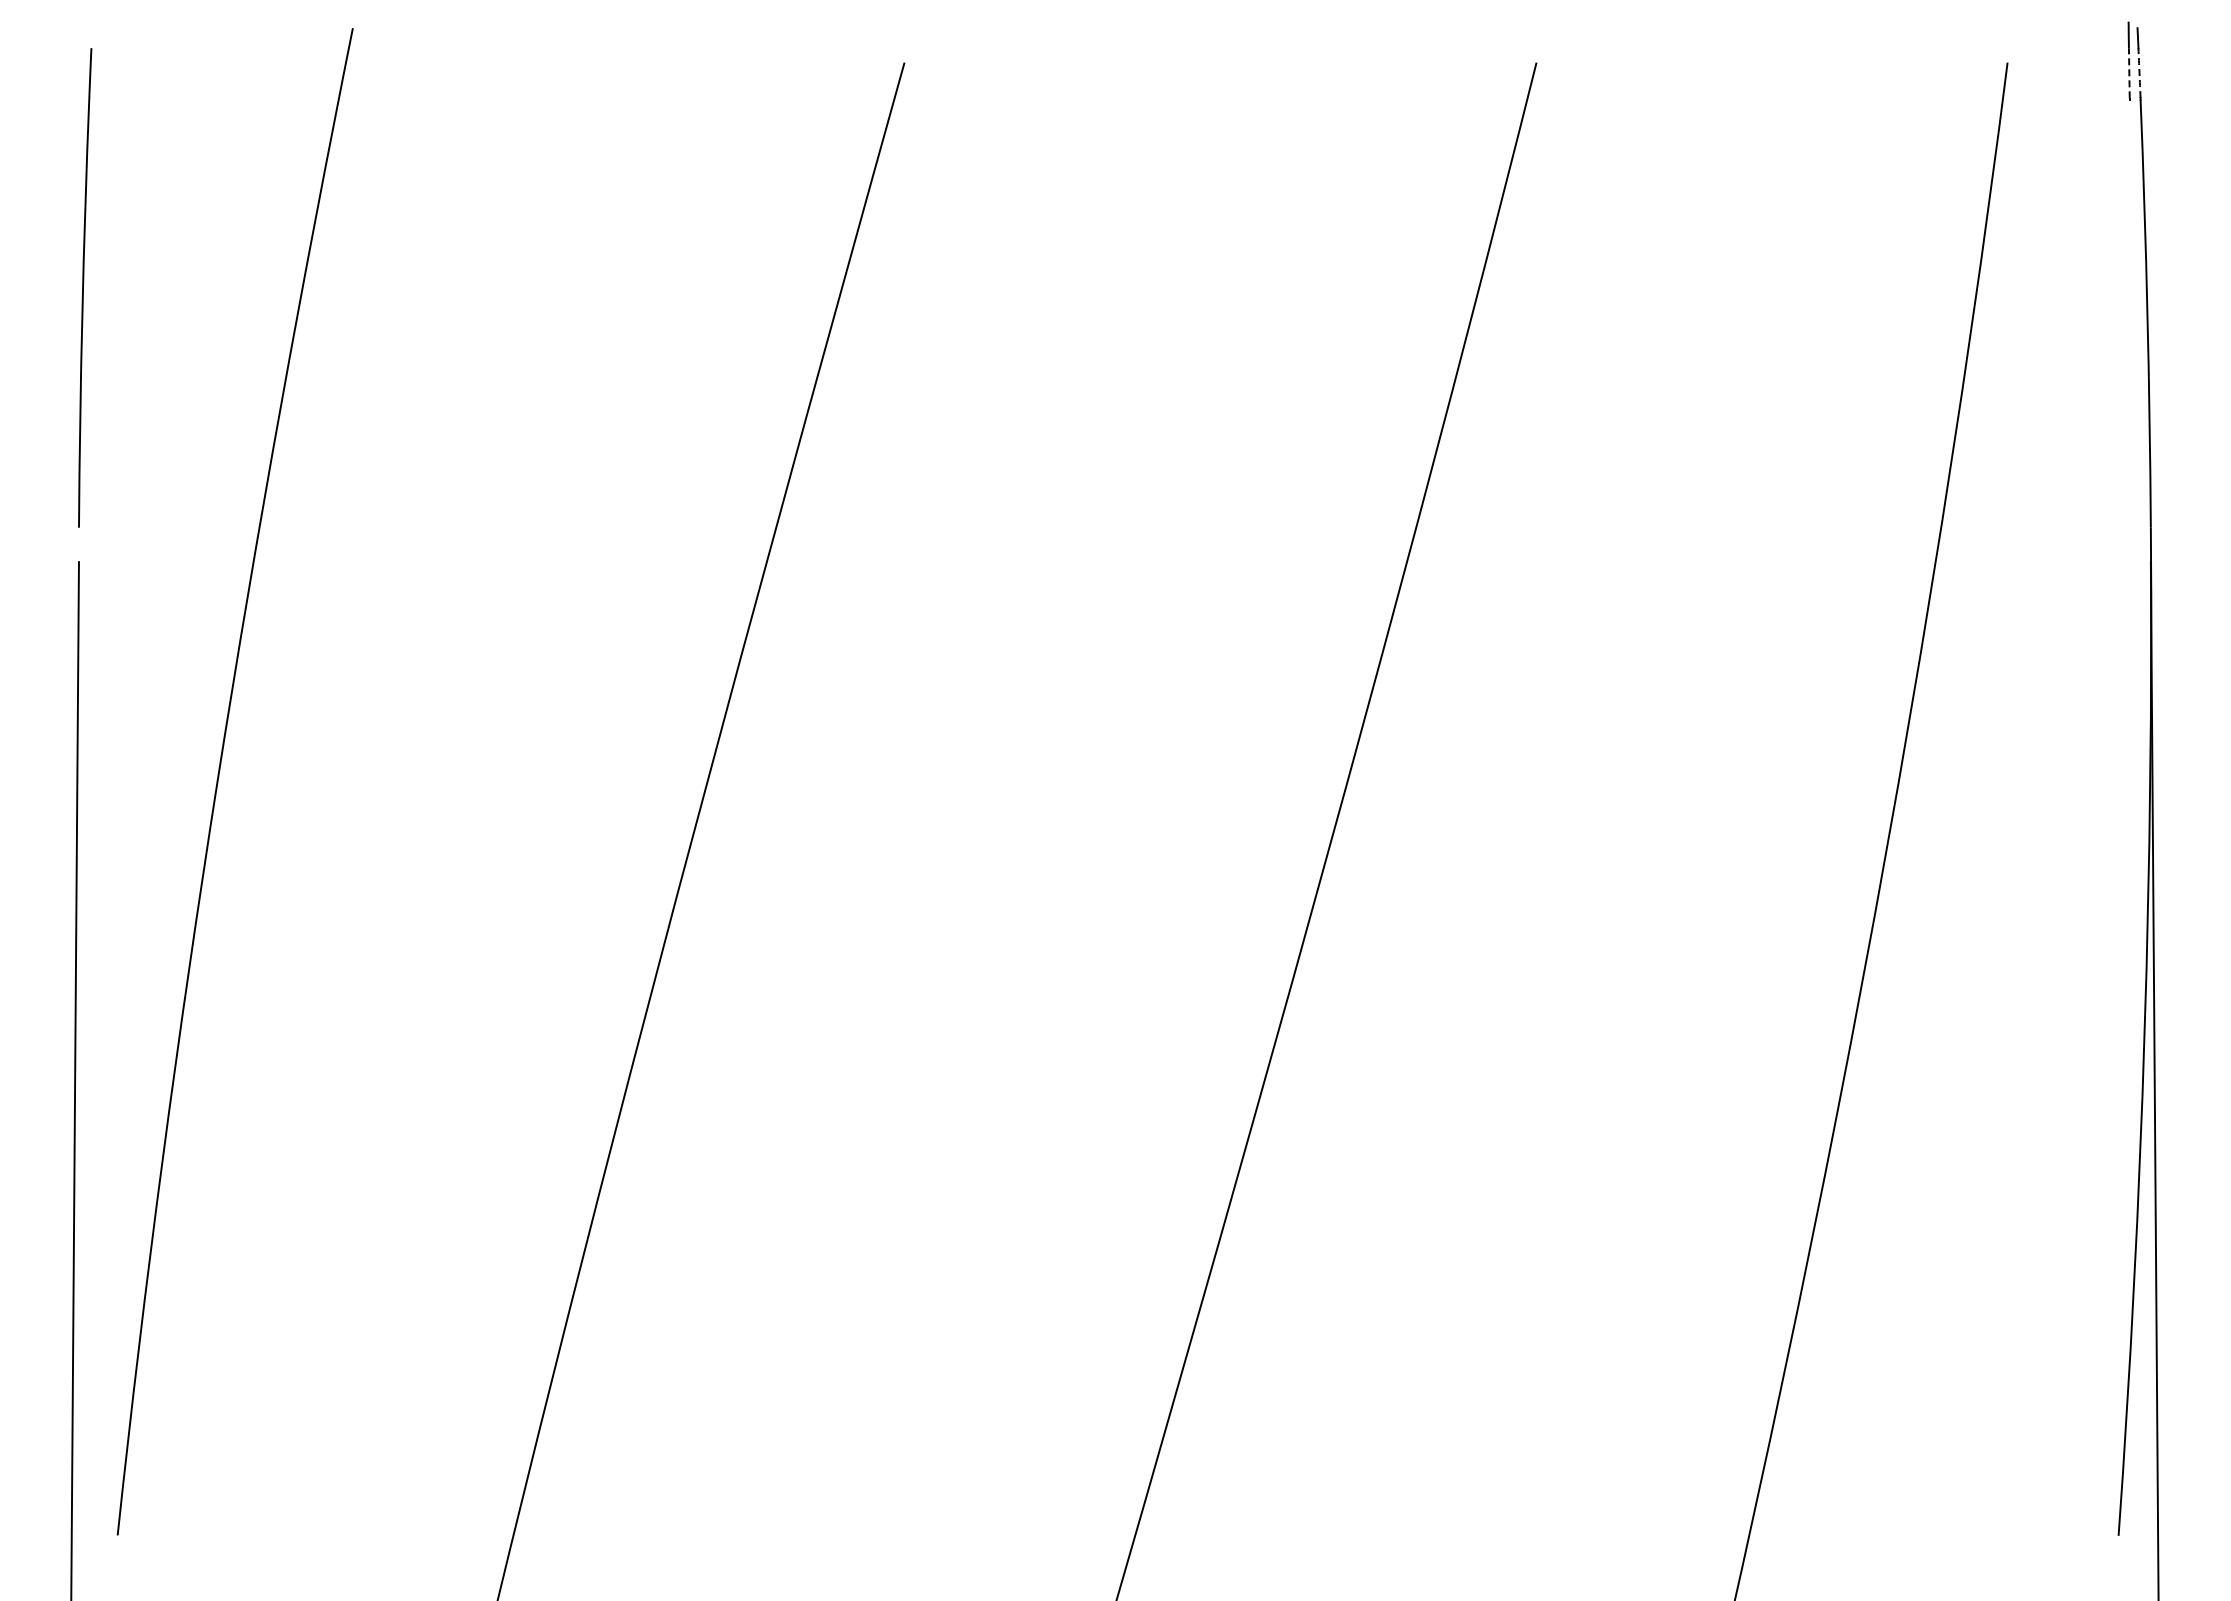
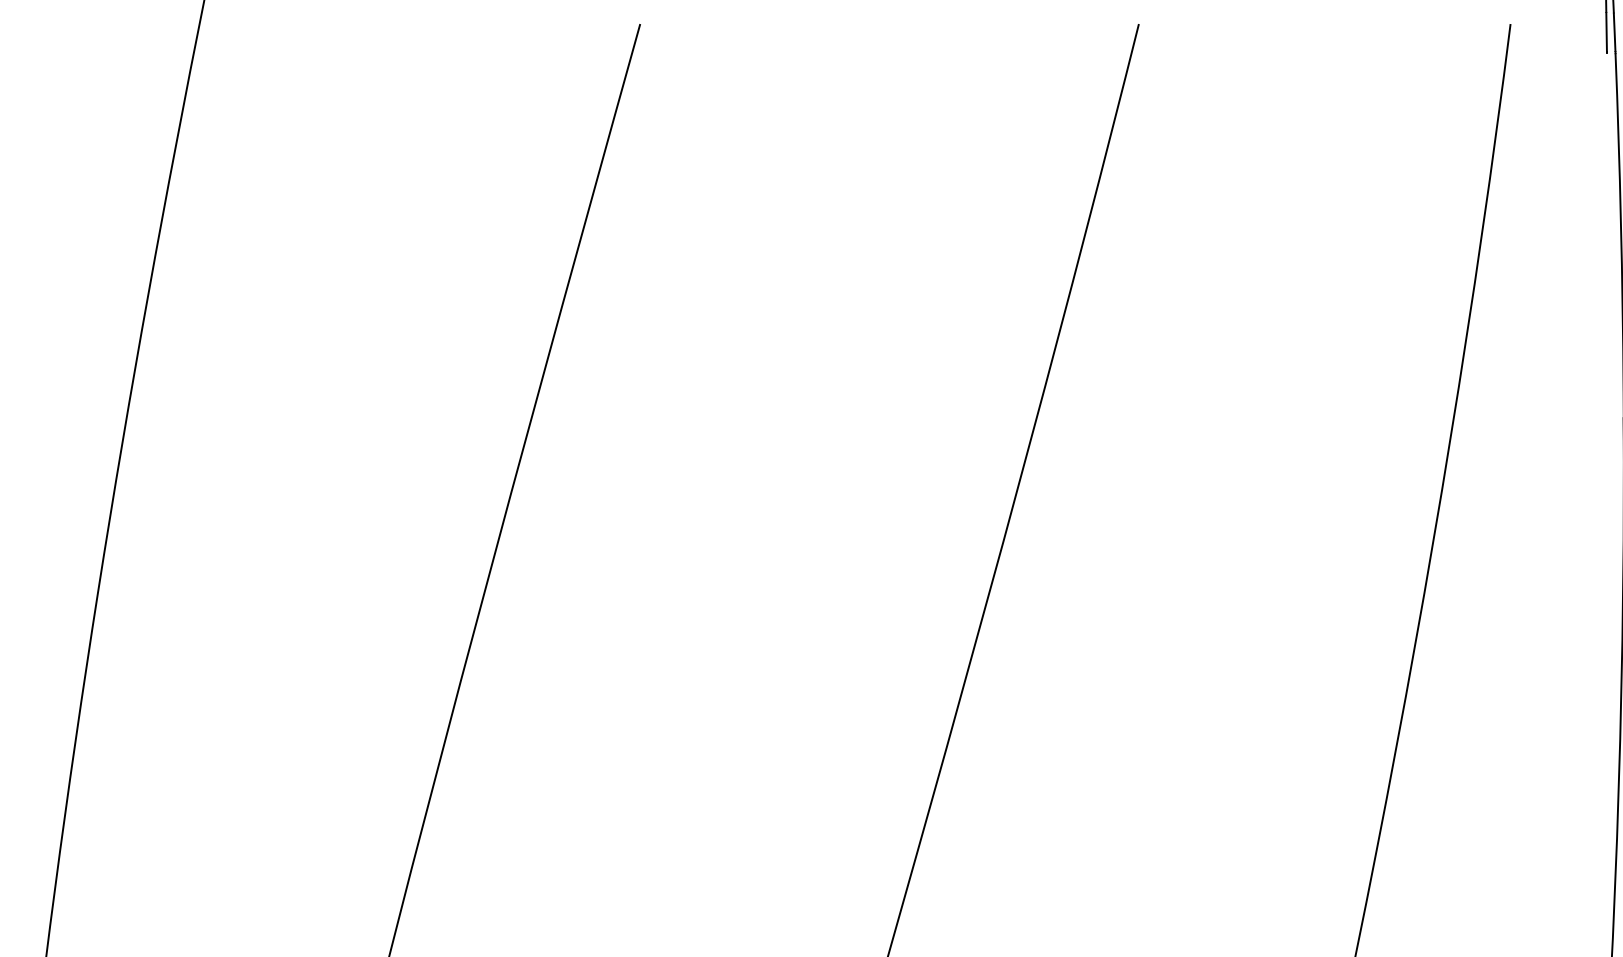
line: (2129, 73) -> (1606, 32), dashed -> solid
arc: (2139, 73) -> (1614, 32), dashed -> solid

